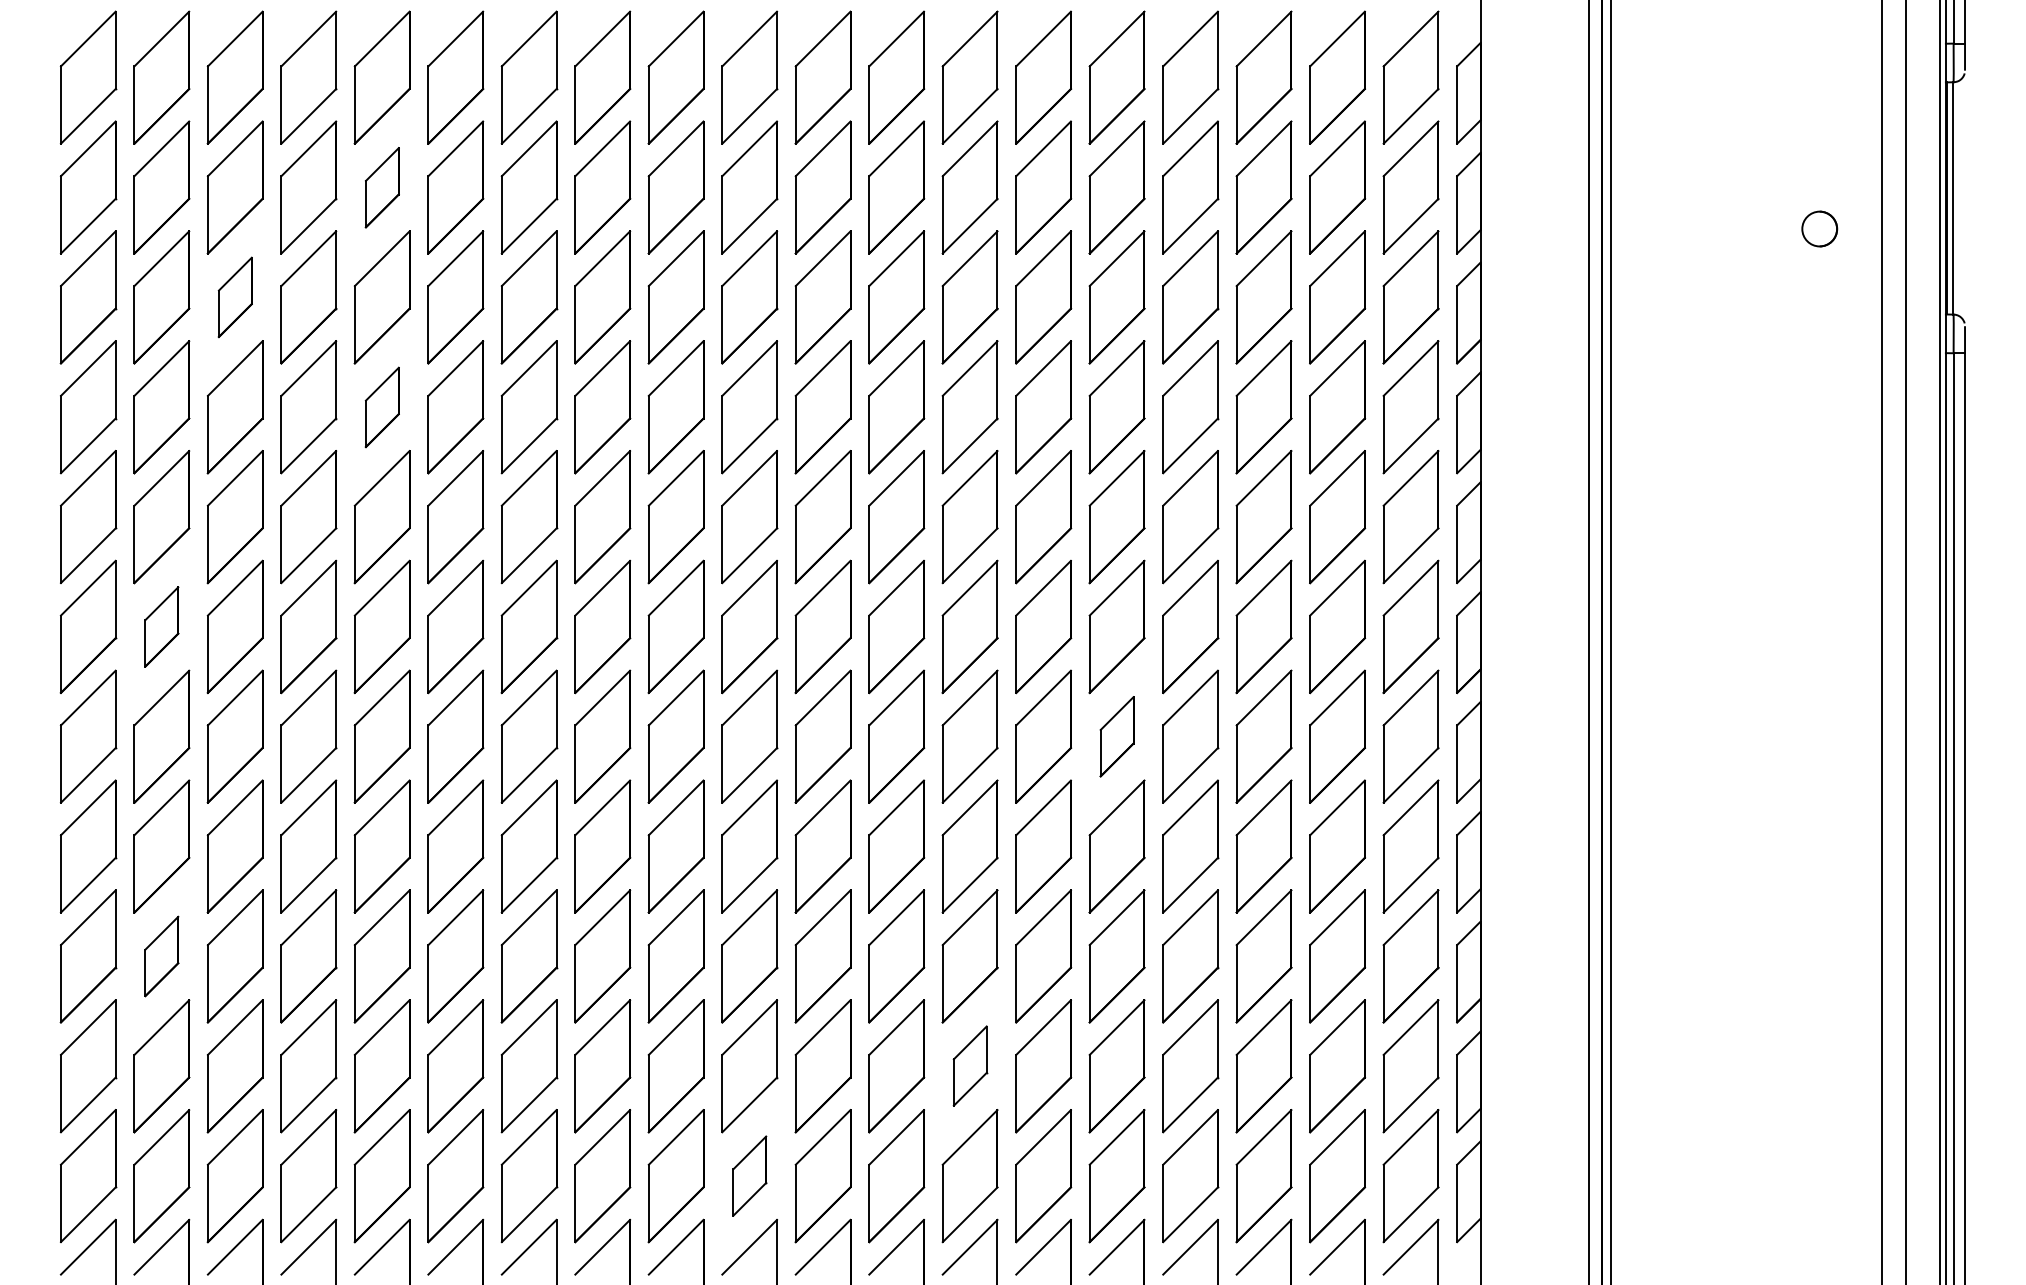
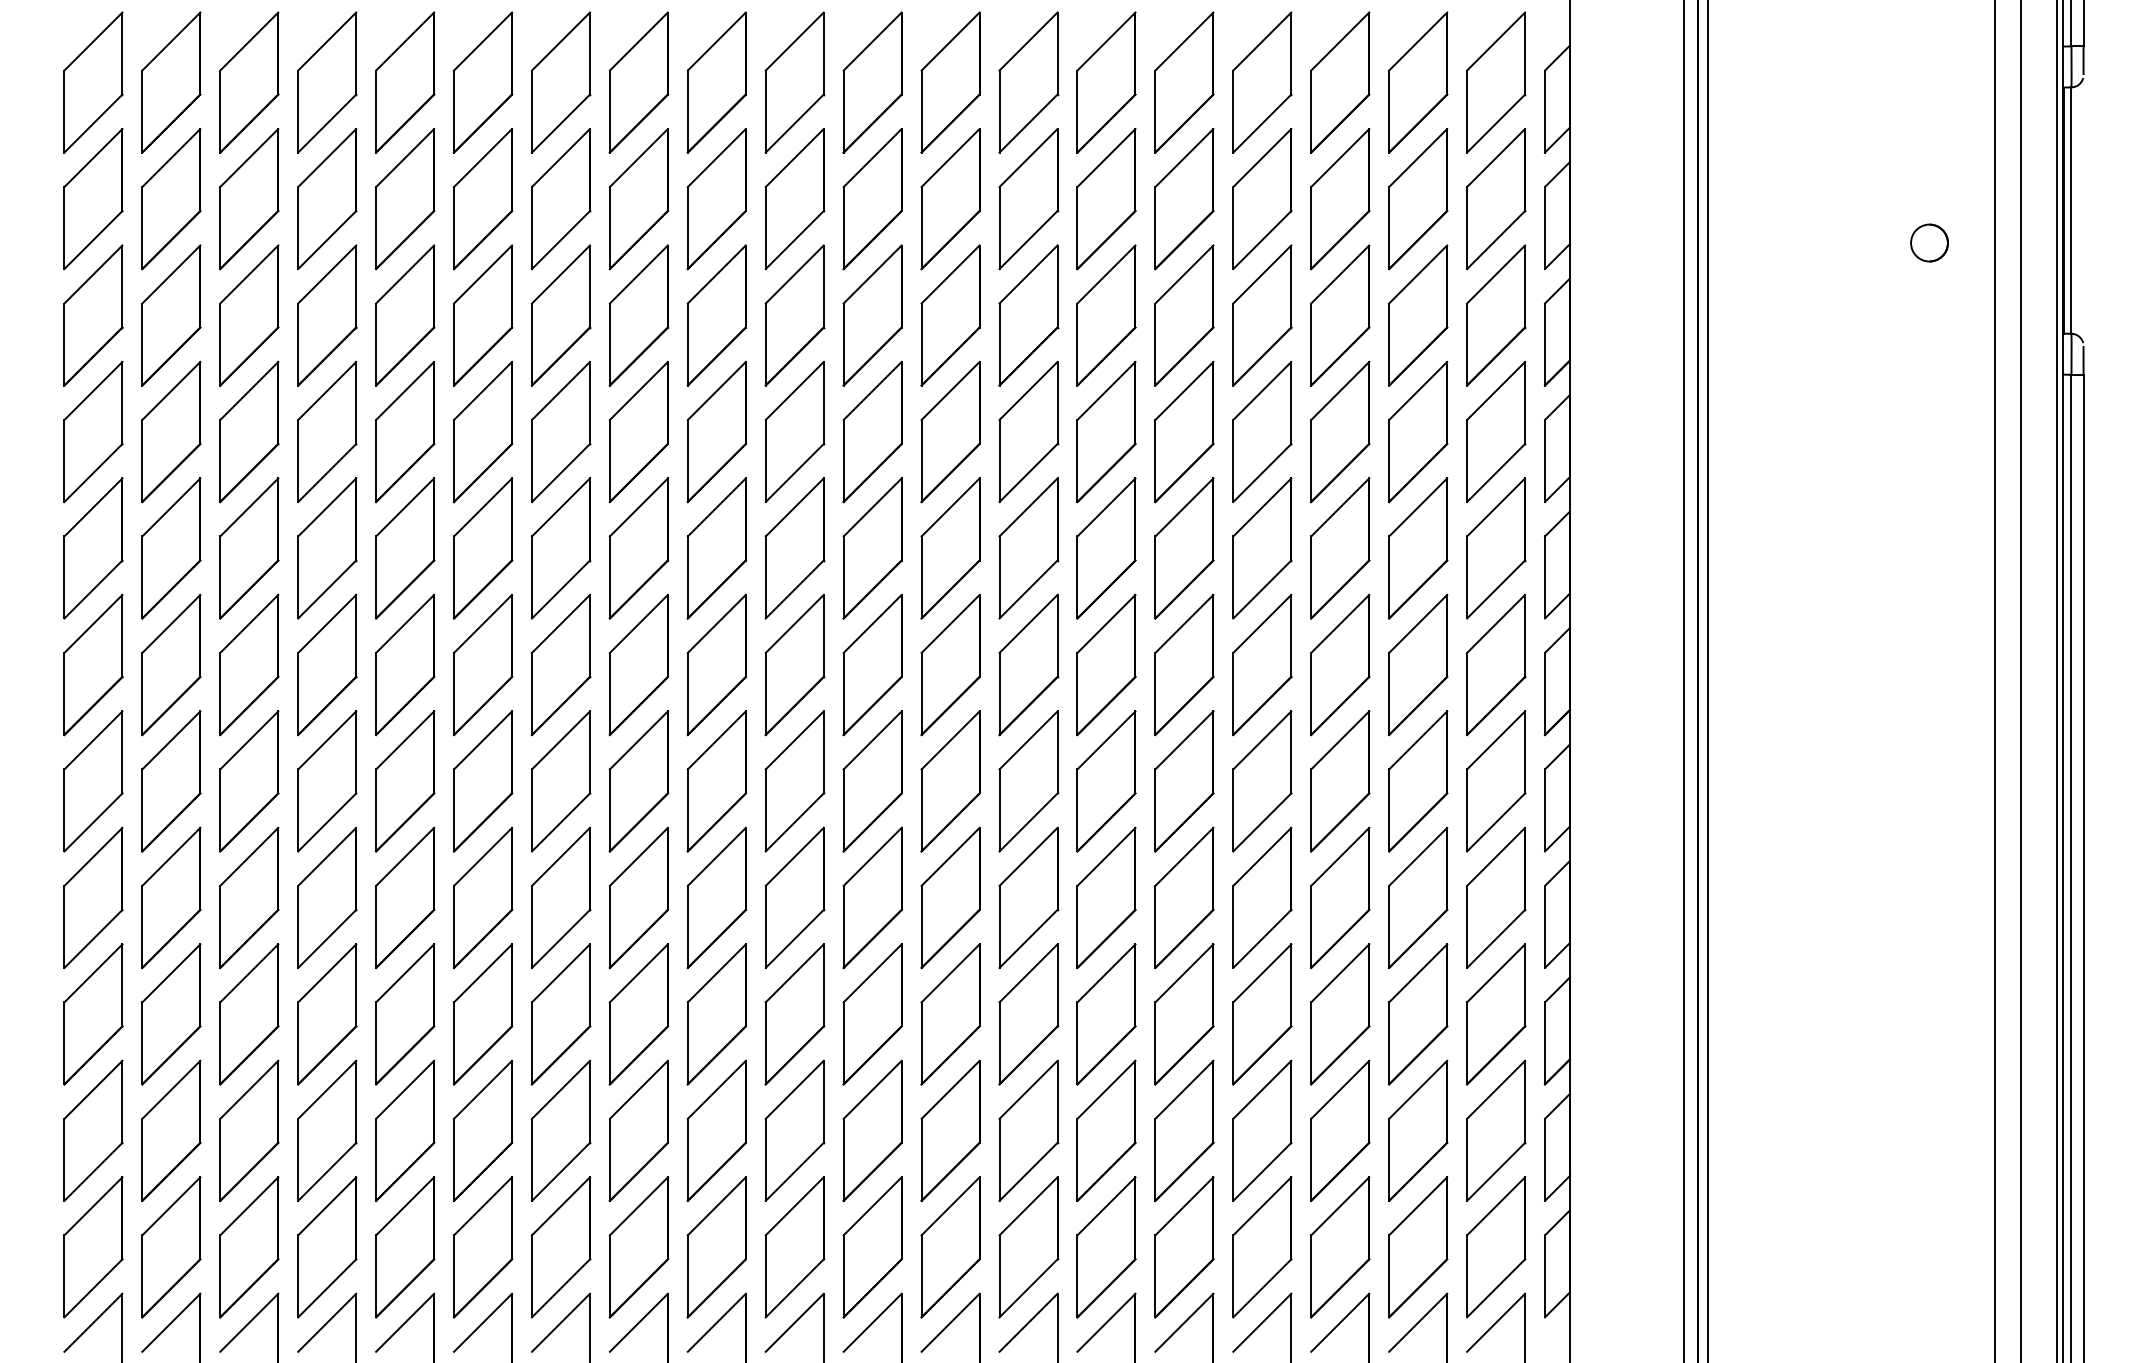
part: (382, 187) -> (405, 199), size x1.67
part: (235, 297) -> (249, 315), size x1.67
part: (382, 407) -> (405, 432), size x1.67
part: (161, 626) -> (171, 664), size x1.67
part: (1117, 736) -> (1184, 781), size x1.67
part: (161, 956) -> (171, 1014), size x1.67
part: (970, 1065) -> (1028, 1130), size x1.67
part: (749, 1176) -> (794, 1247), size x1.67

